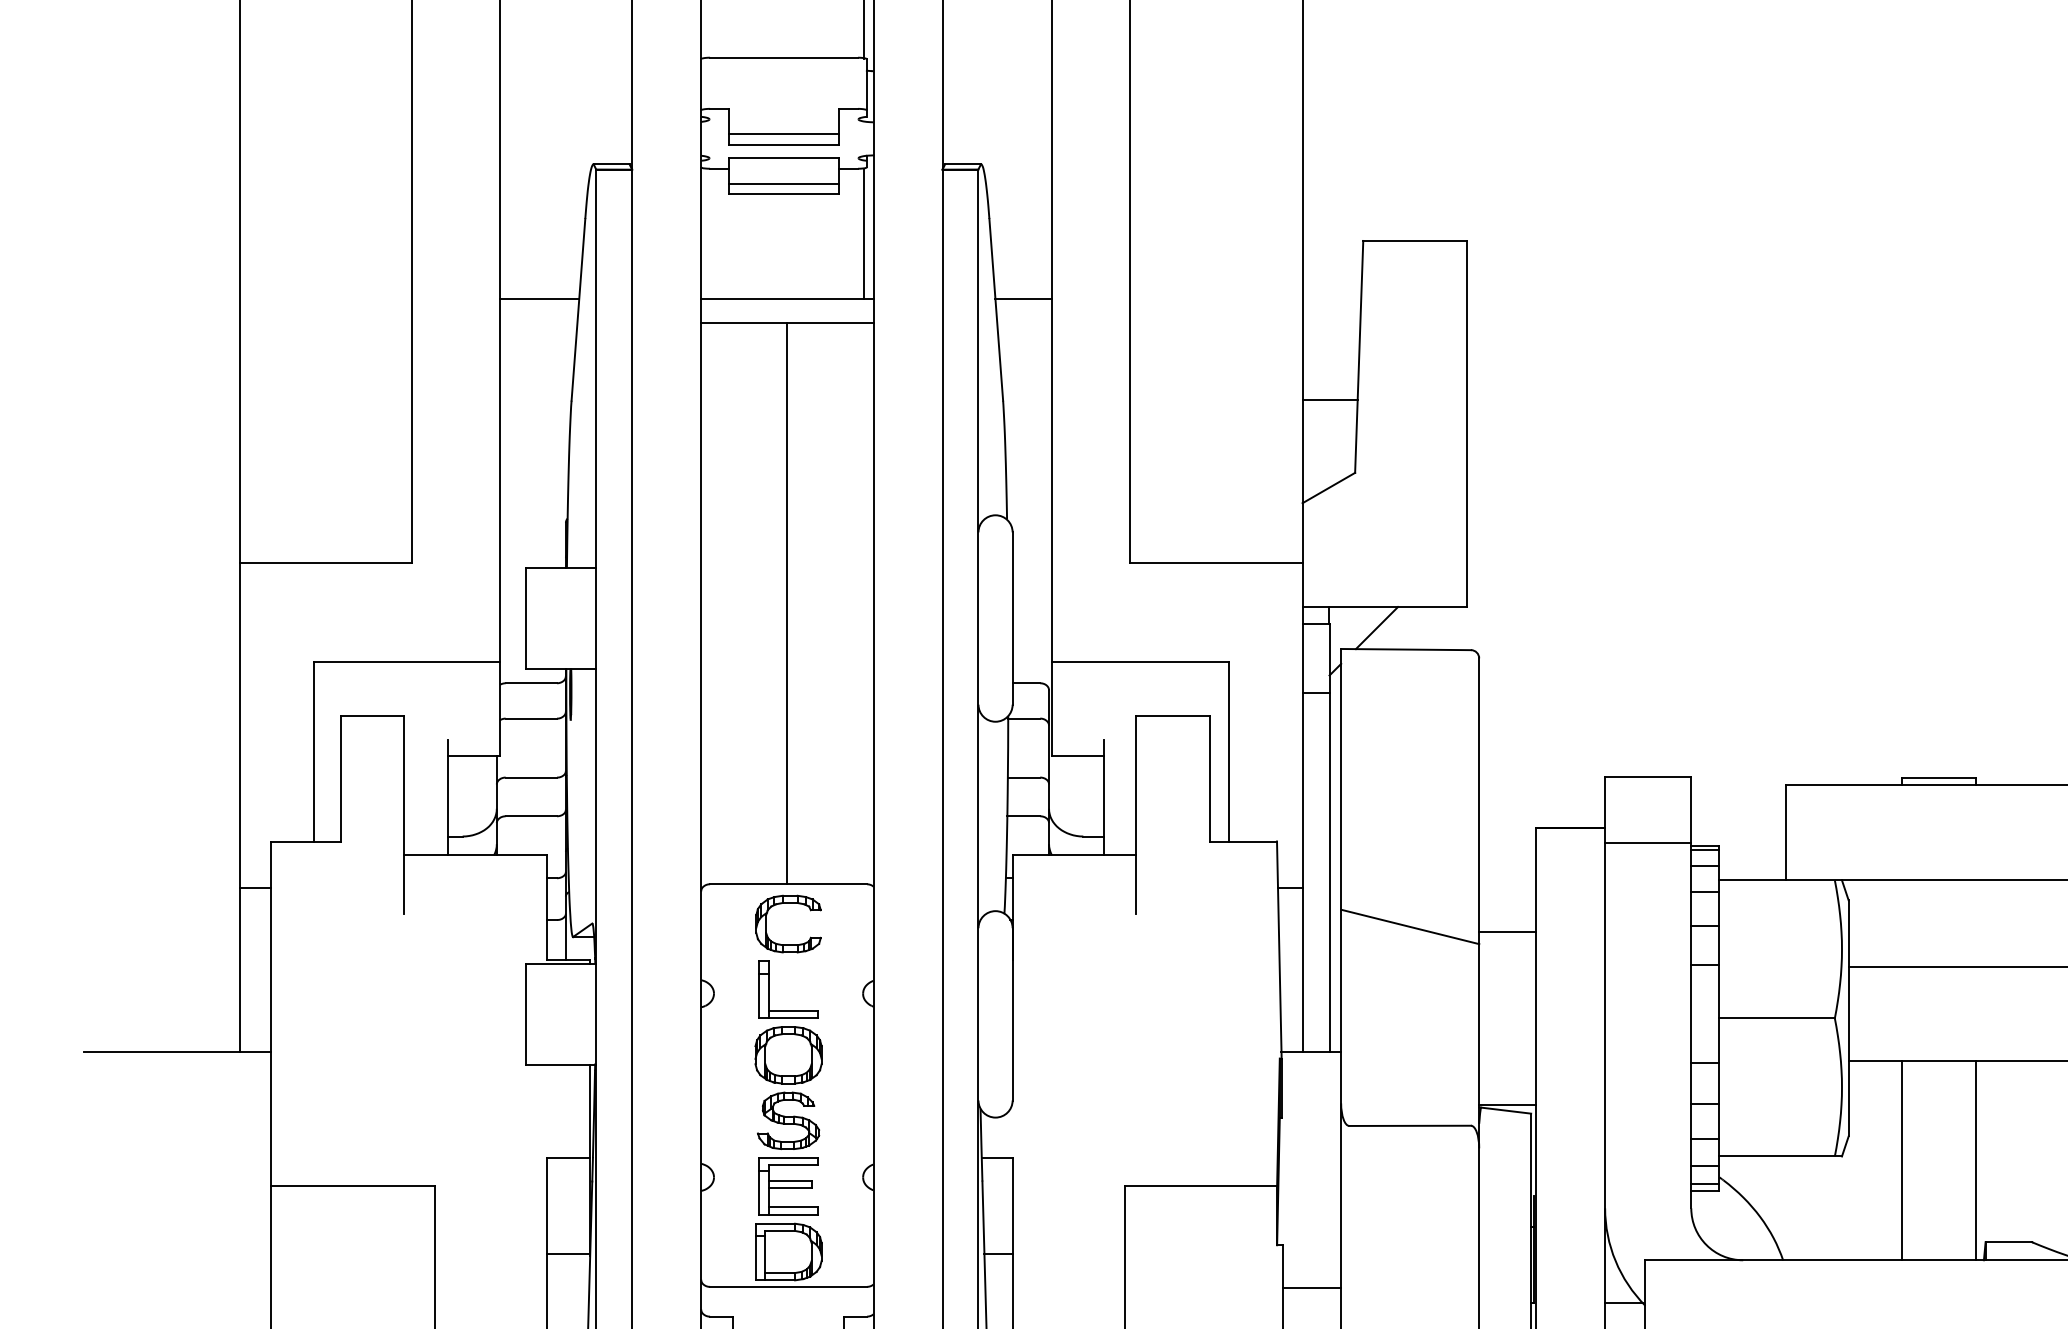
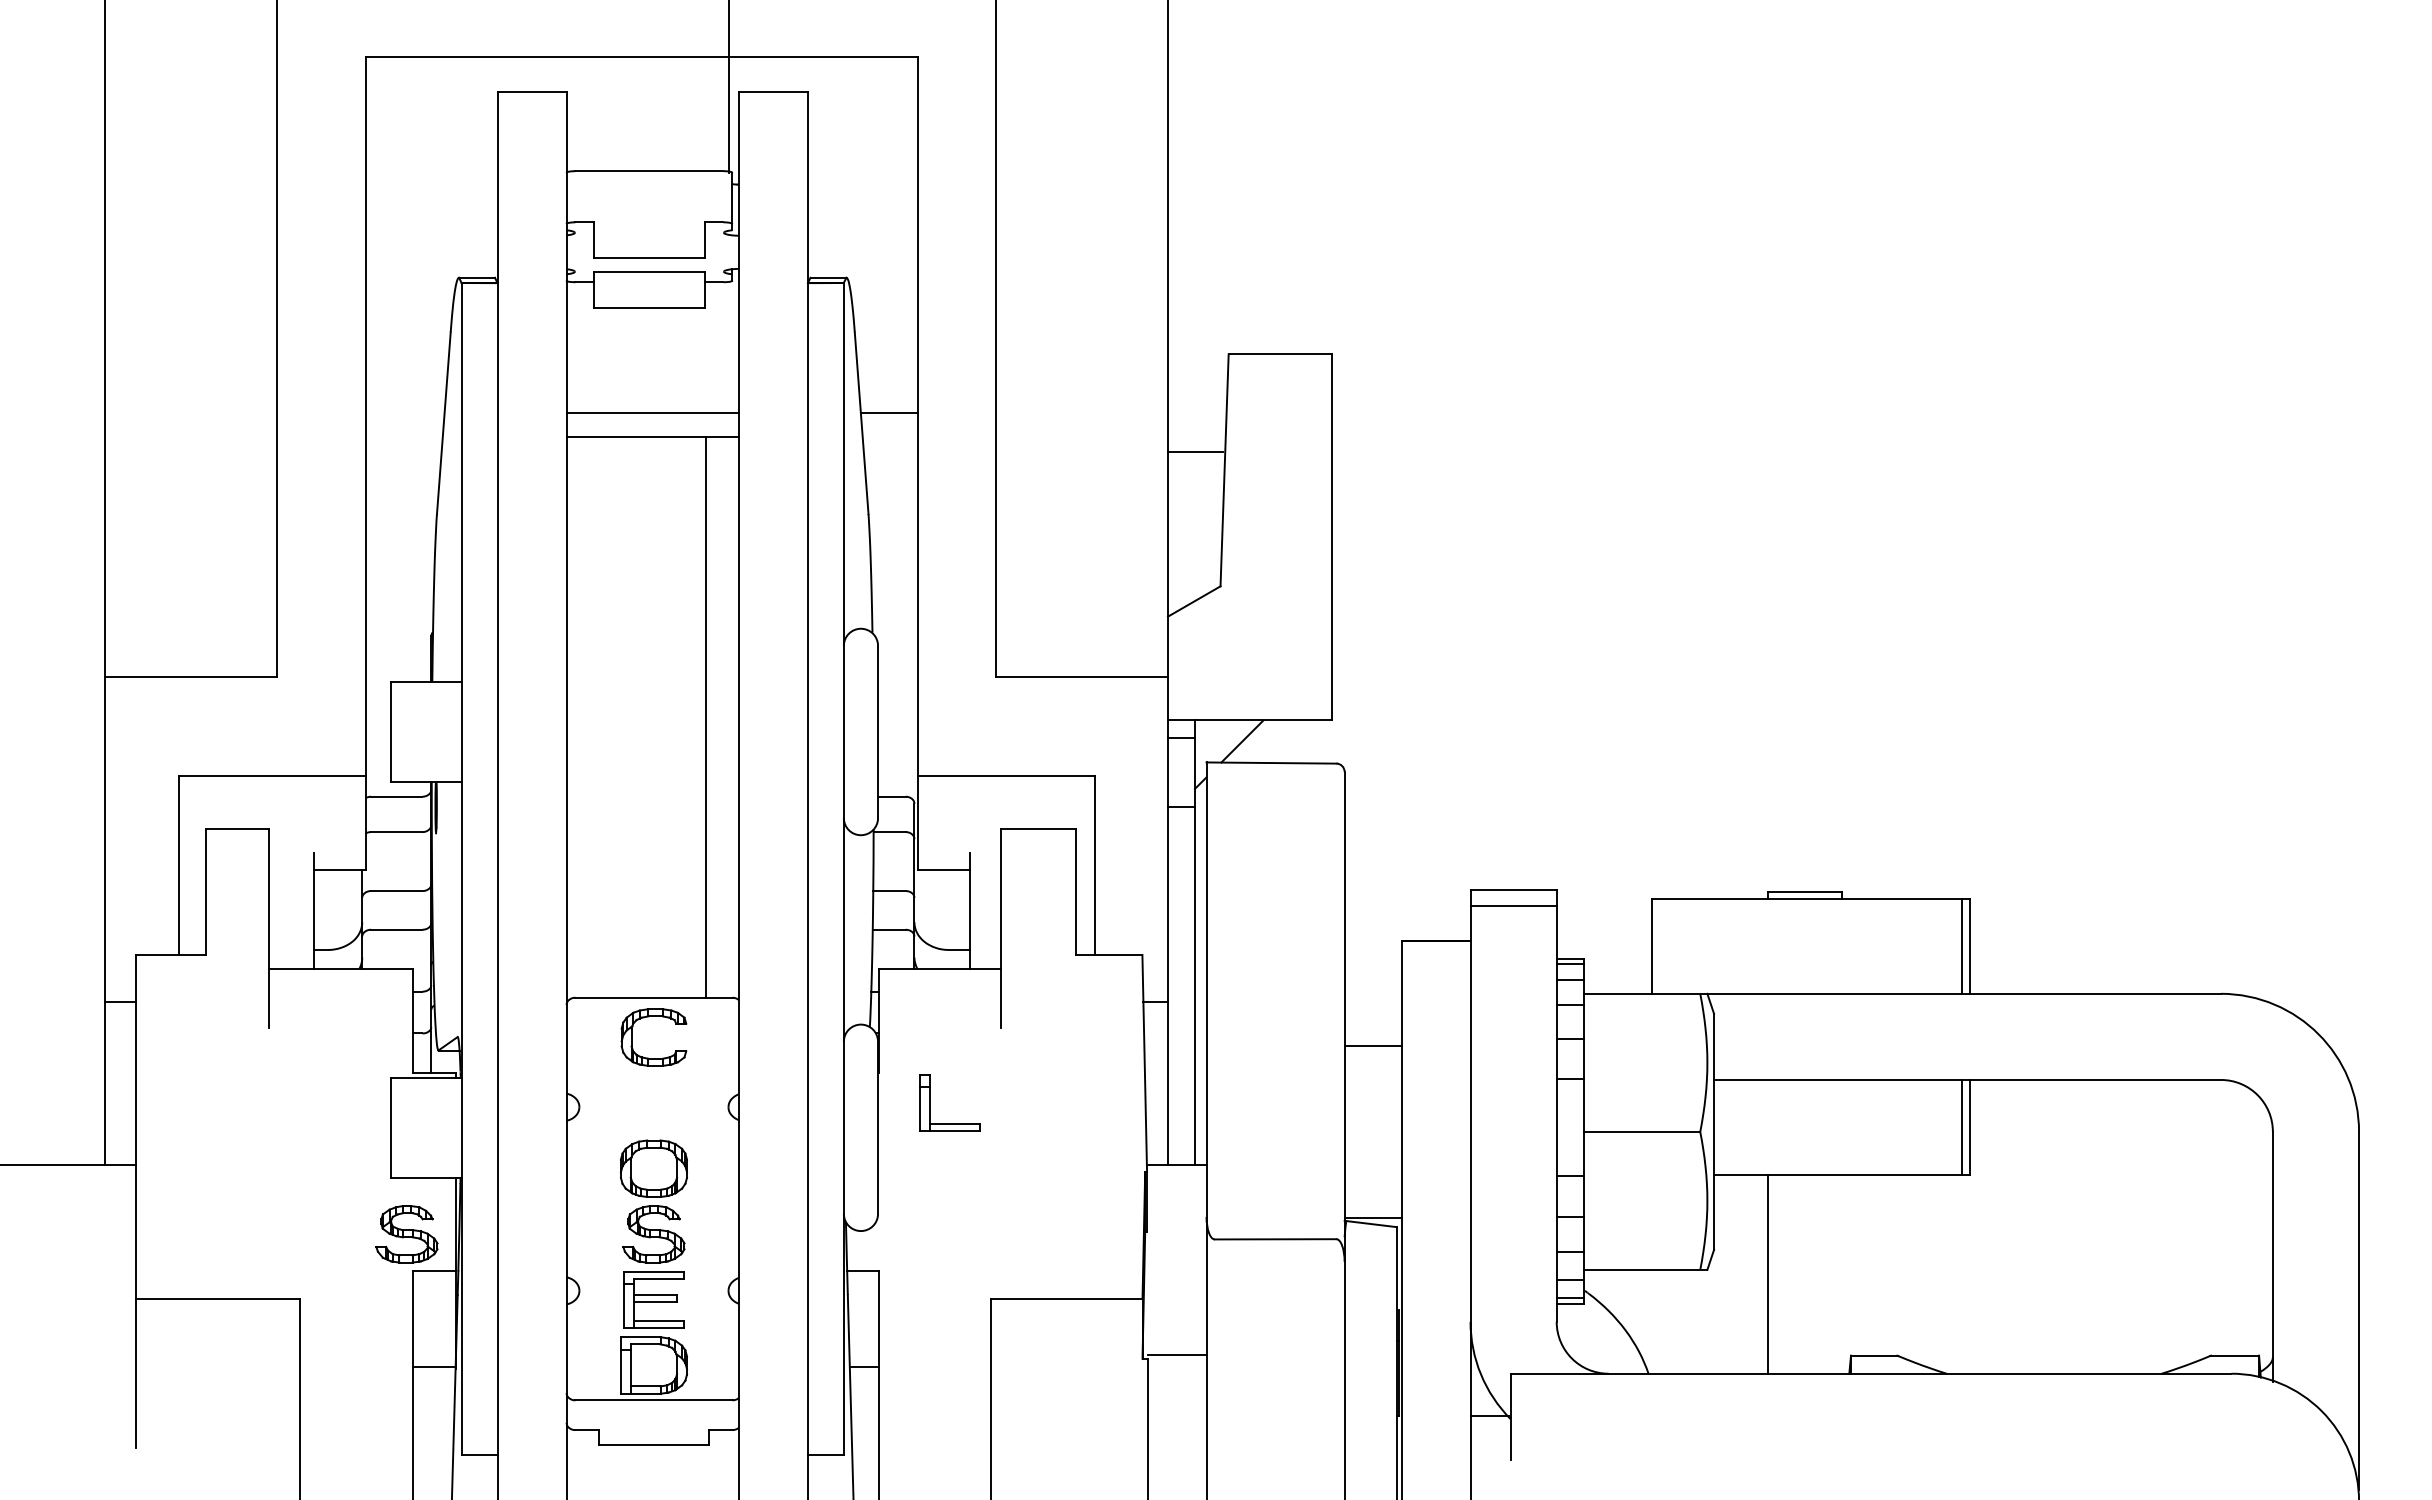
line: (784, 134) -> (649, 247), removed
line: (784, 184) -> (649, 297), removed
line: (863, 234) -> (728, 347), removed
line: (539, 299) -> (404, 412), removed
line: (1330, 400) -> (1195, 452), moved
line: (787, 603) -> (705, 716), moved
line: (1648, 843) -> (1513, 906), moved
line: (1410, 927) -> (1275, 1040), removed
part: (769, 989) -> (930, 1102), moved
part: (541, 1121) -> (406, 1234), added
line: (1976, 1160) -> (1841, 1273), removed
line: (1312, 1288) -> (1177, 1355), moved

